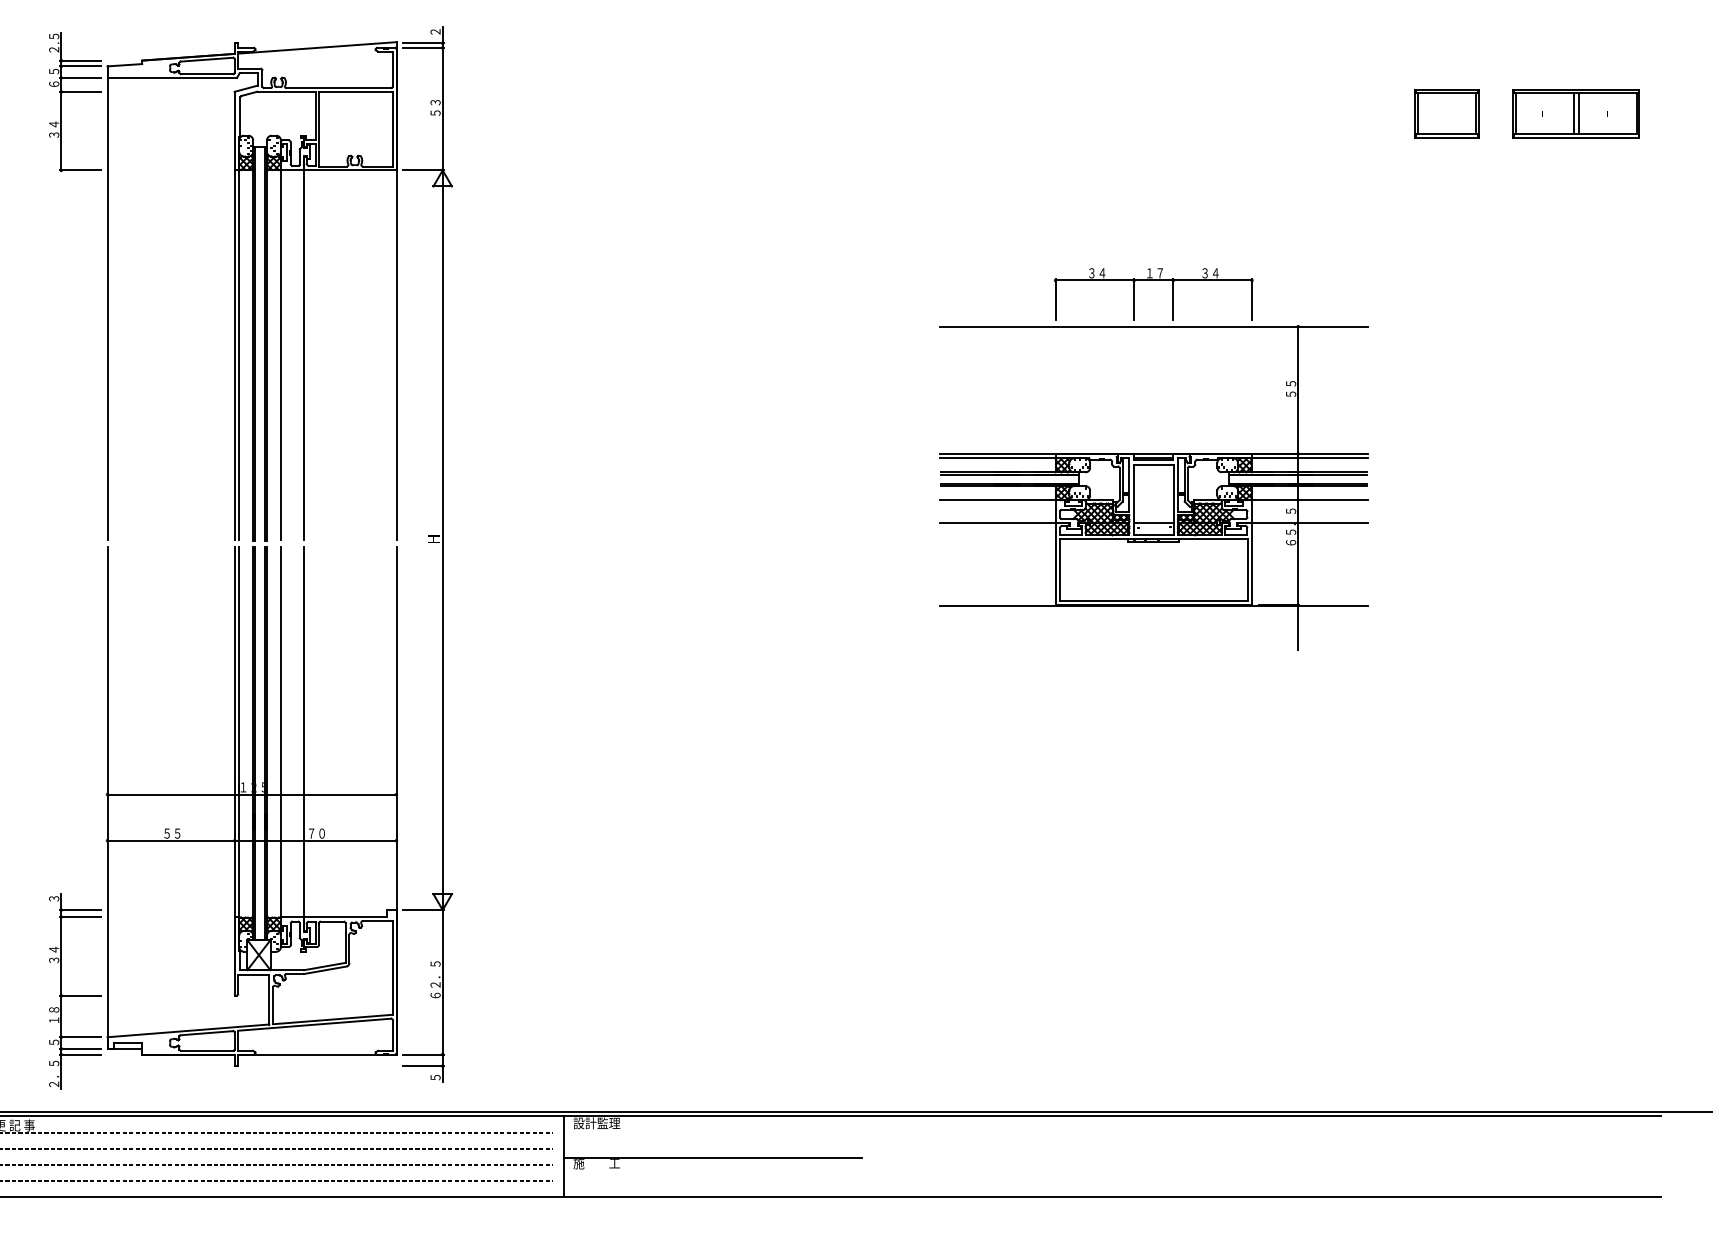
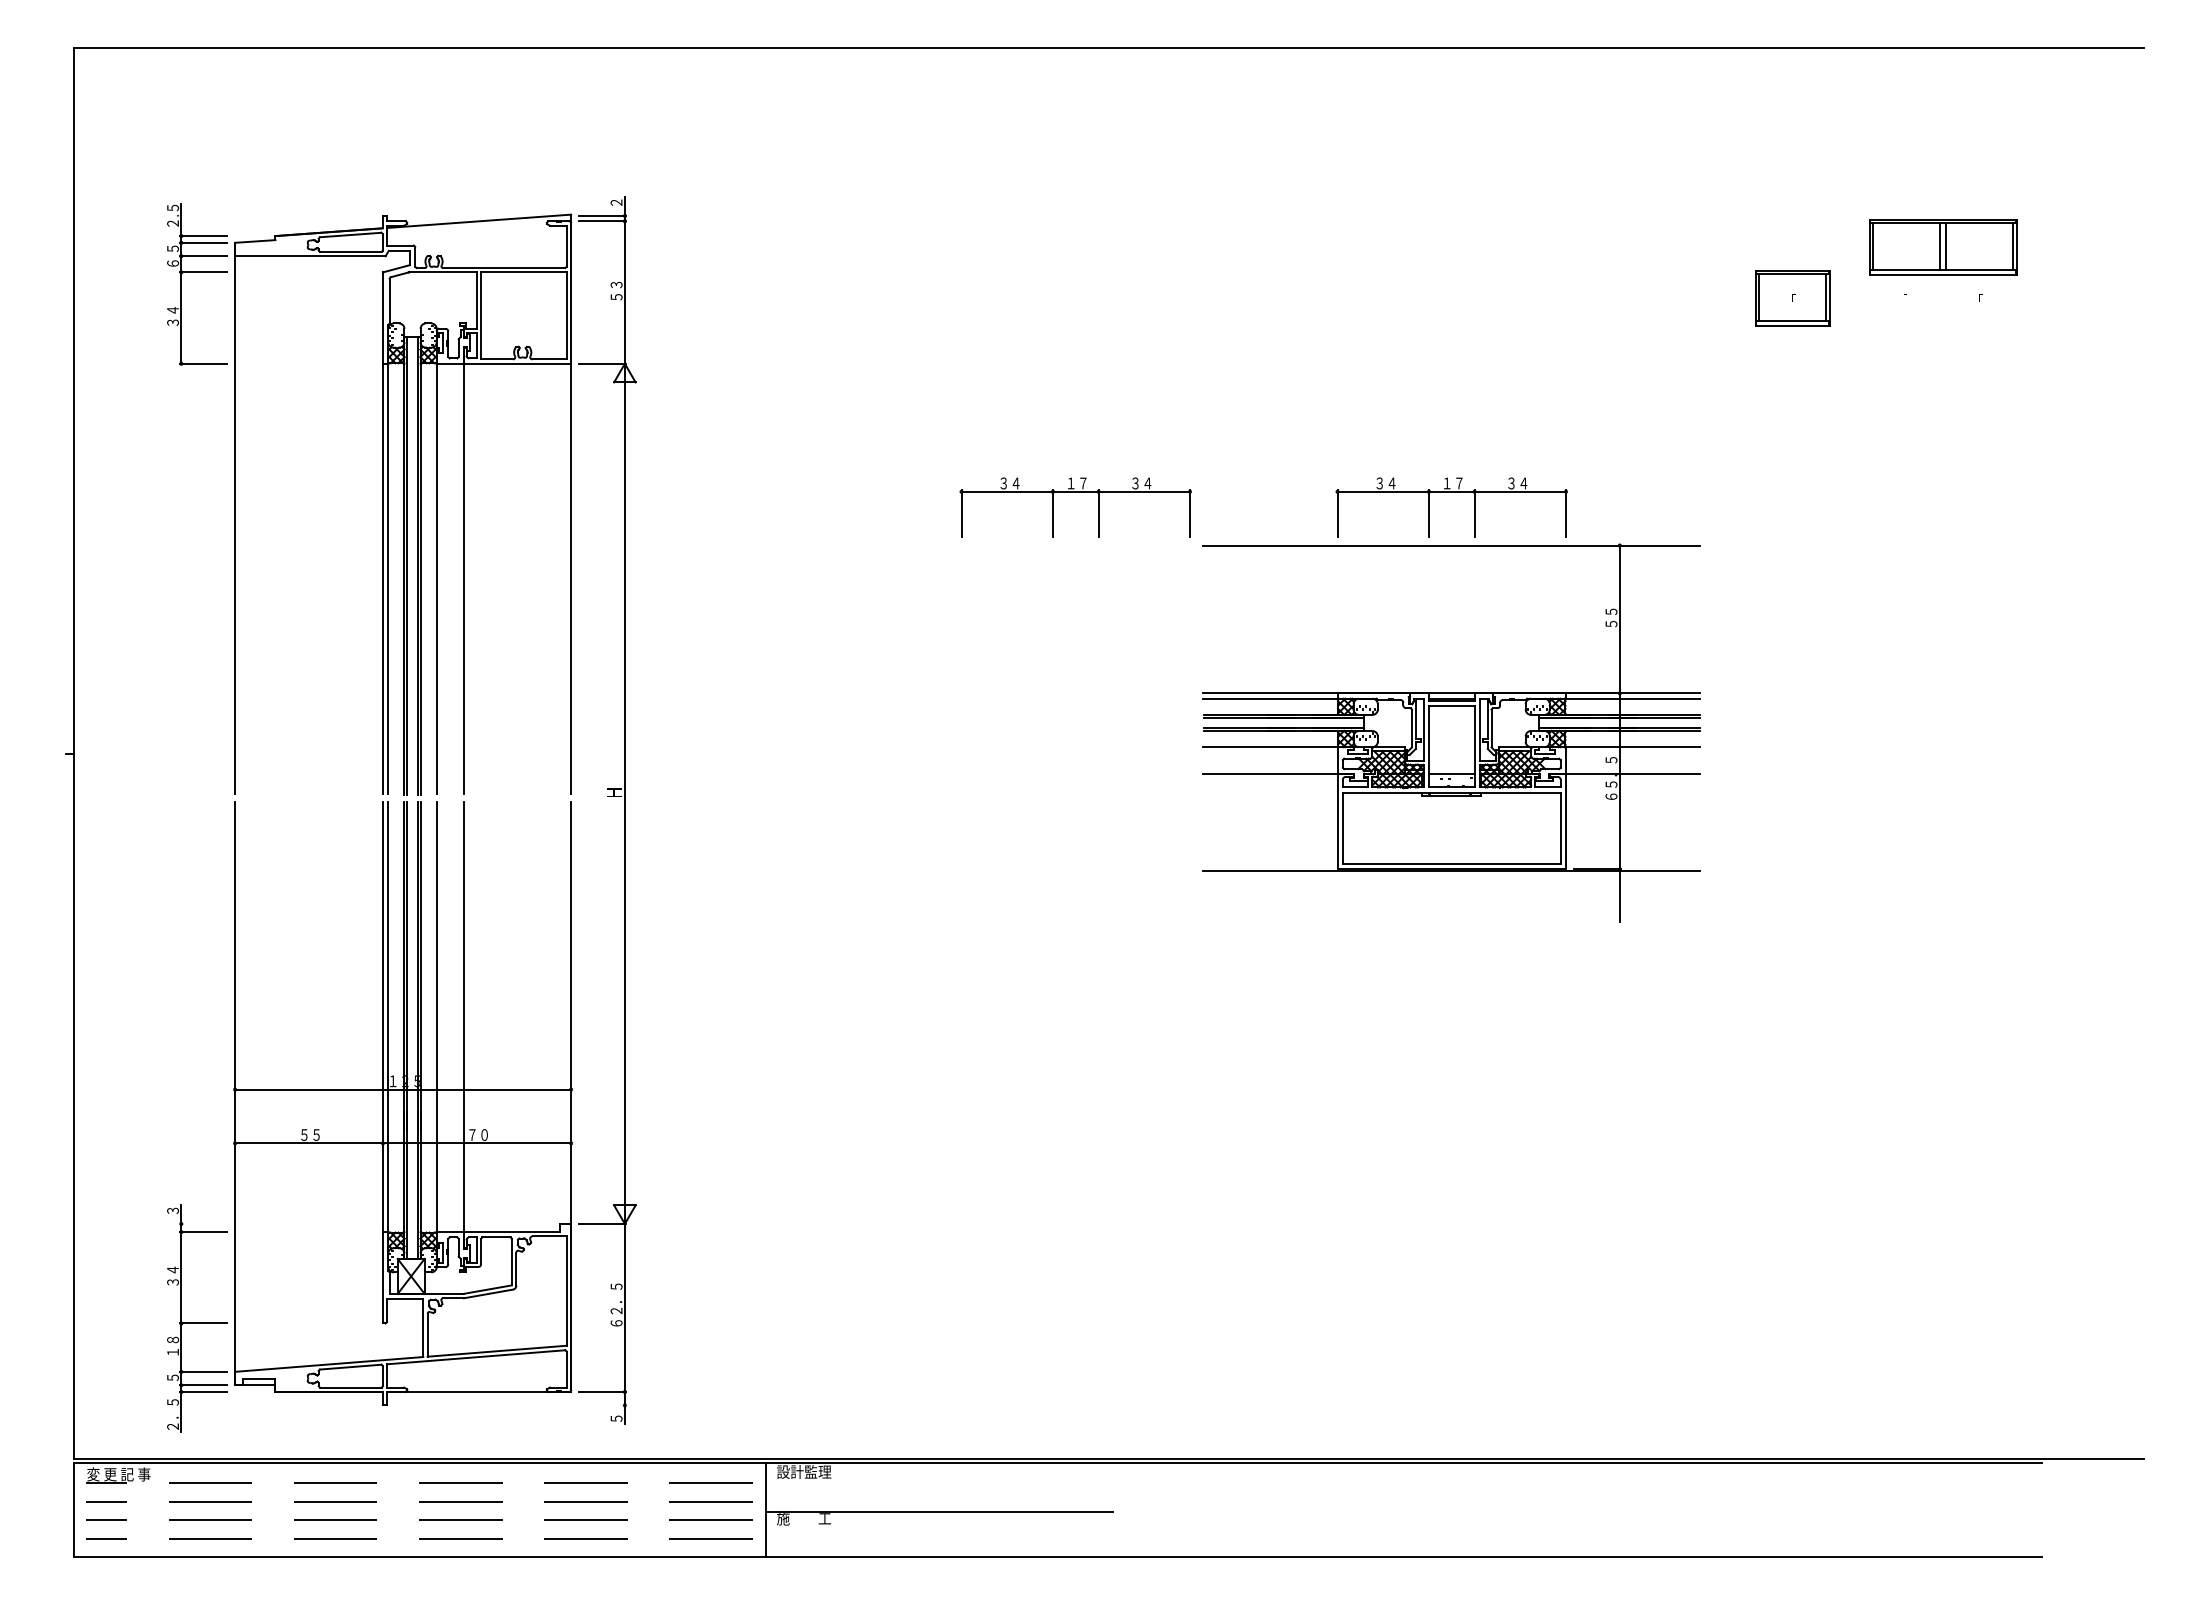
part: (1576, 114) -> (1943, 247), moved
part: (830, 281) -> (1075, 492), added
line: (80, 910) -> (203, 1224), removed
line: (423, 1066) -> (602, 1405), removed

